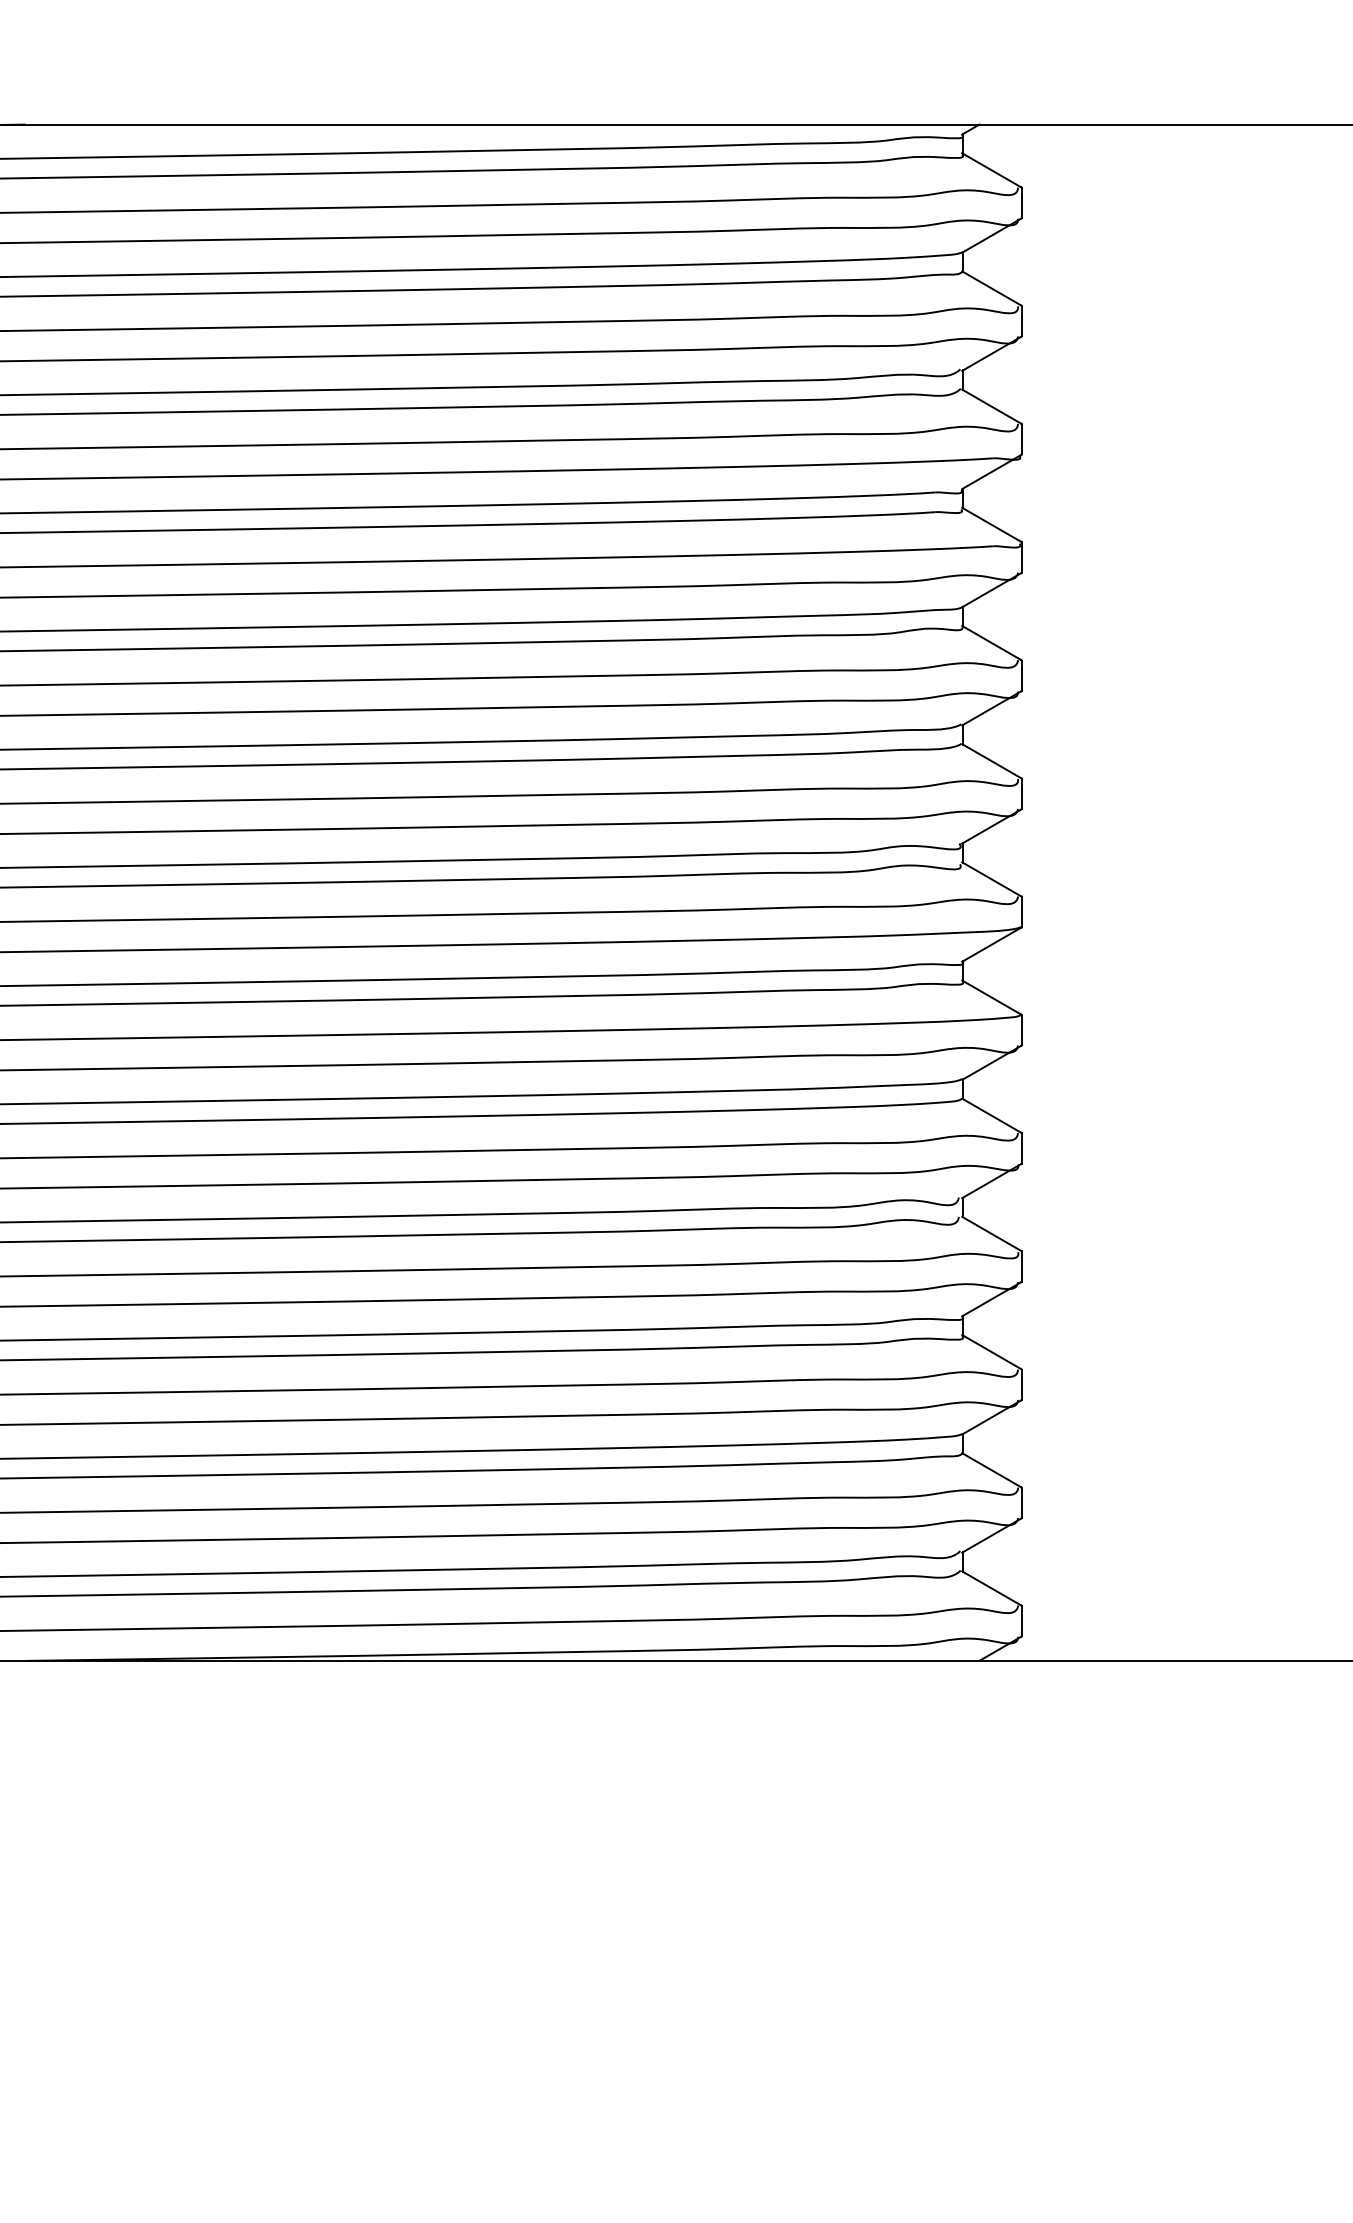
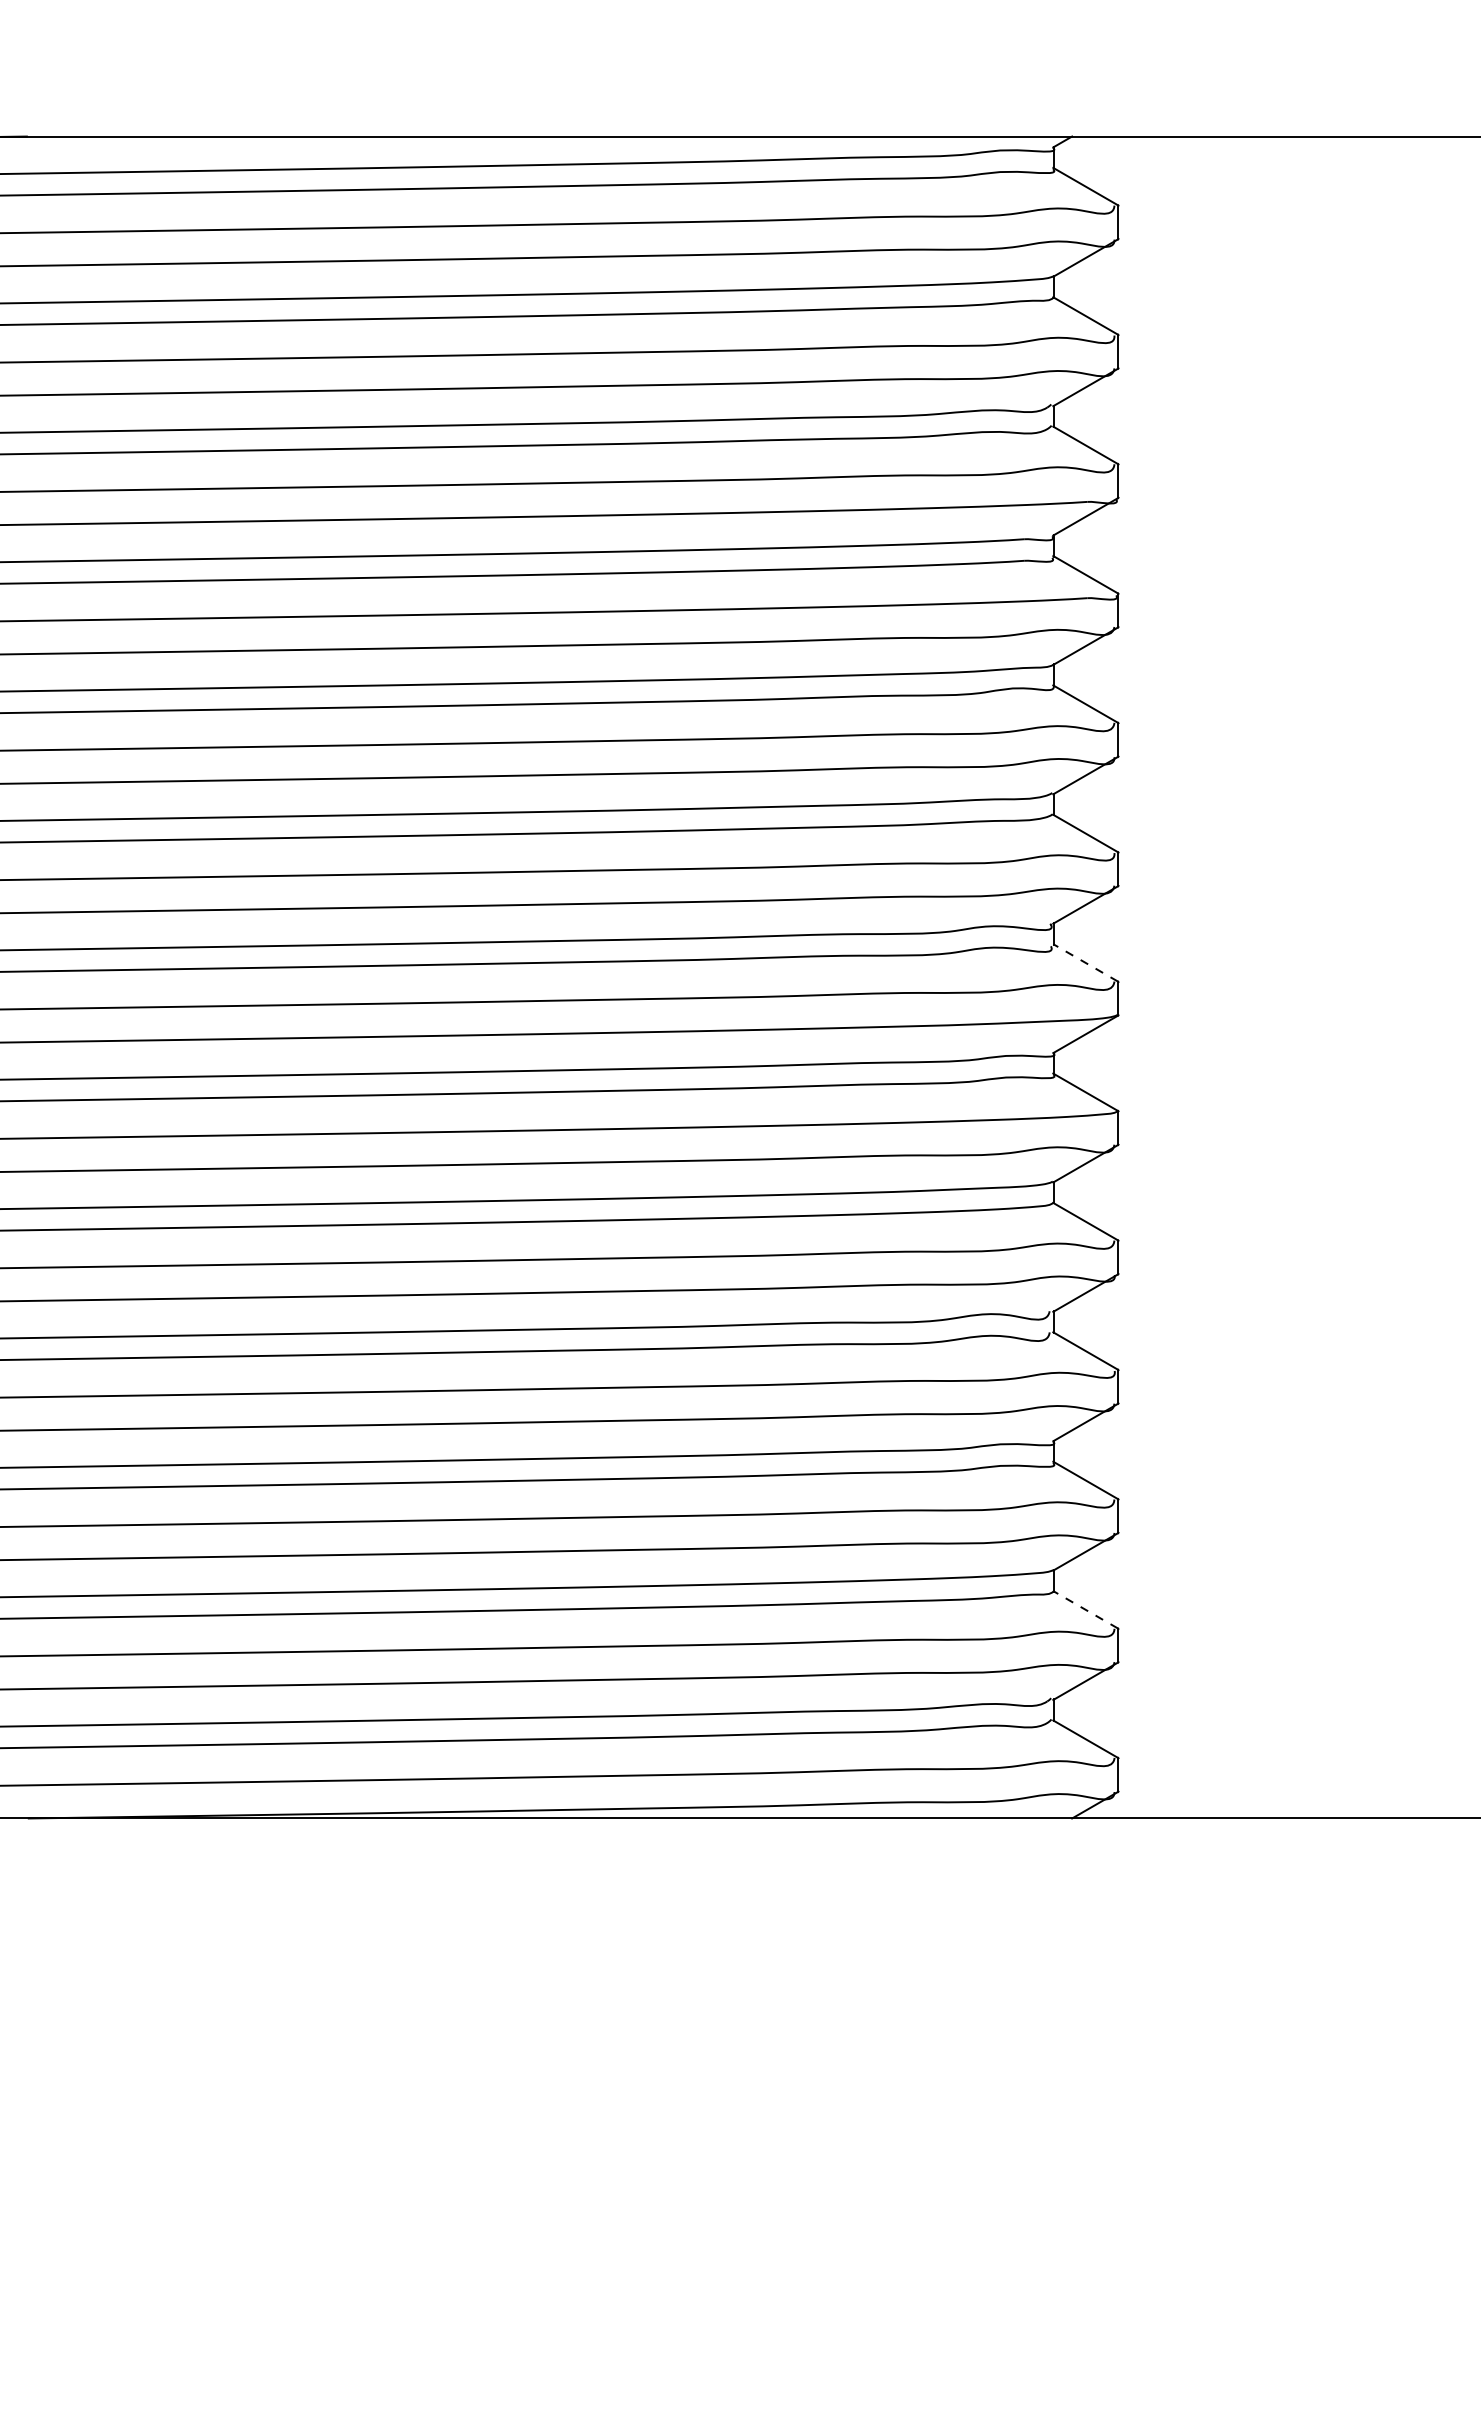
line: (991, 879) -> (1085, 962), solid -> dashed
line: (991, 1470) -> (1085, 1609), solid -> dashed

